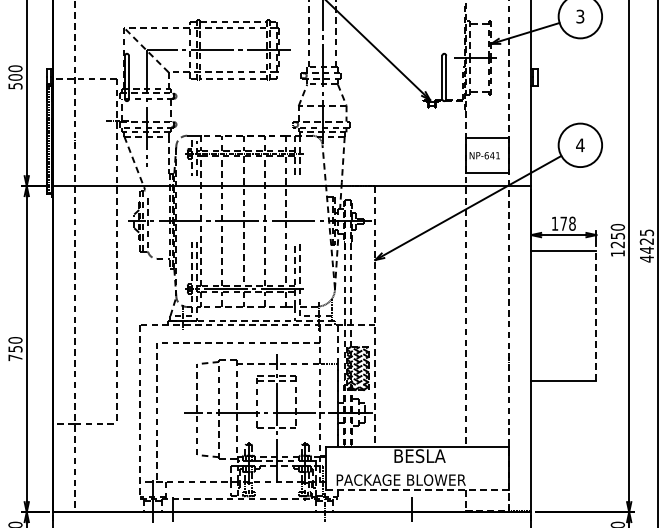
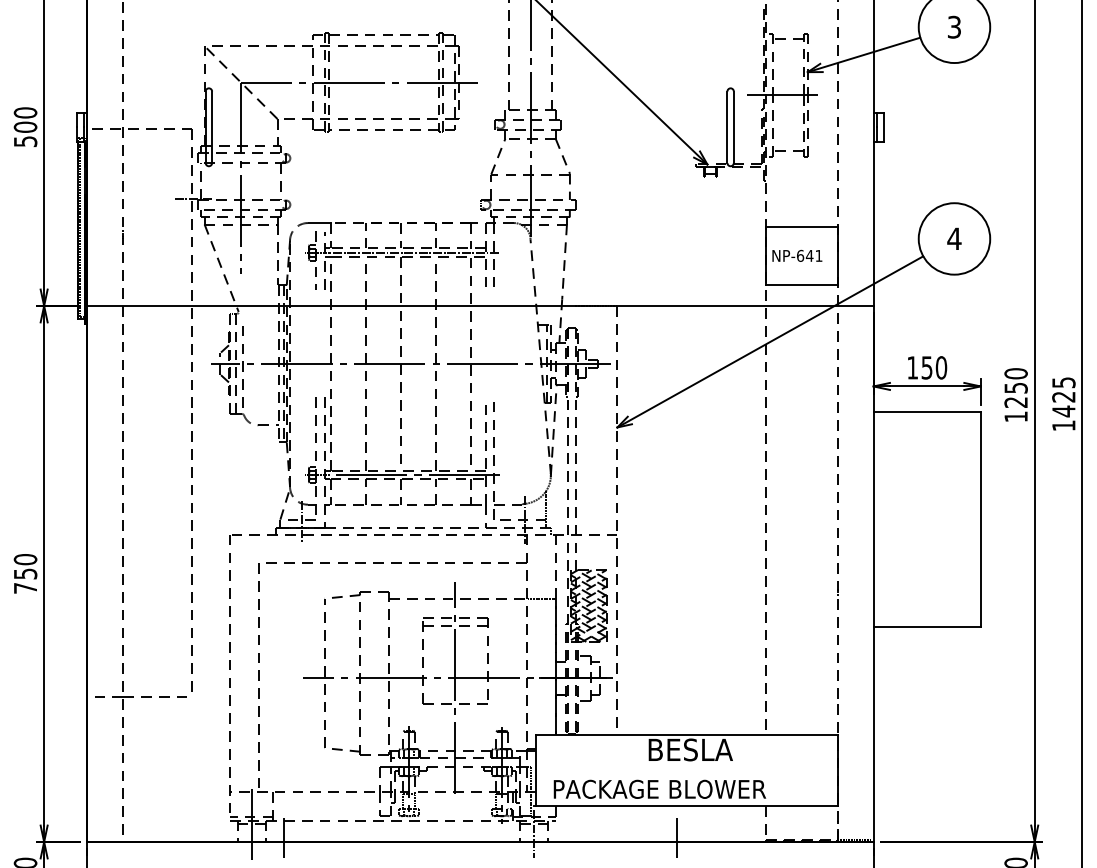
text: (567, 223) -> (933, 367), 178 -> 150
text: (646, 258) -> (1063, 424), 4425 -> 1425
line: (596, 315) -> (980, 518), dashed -> solid
line: (416, 490) -> (684, 806), dashed -> solid

